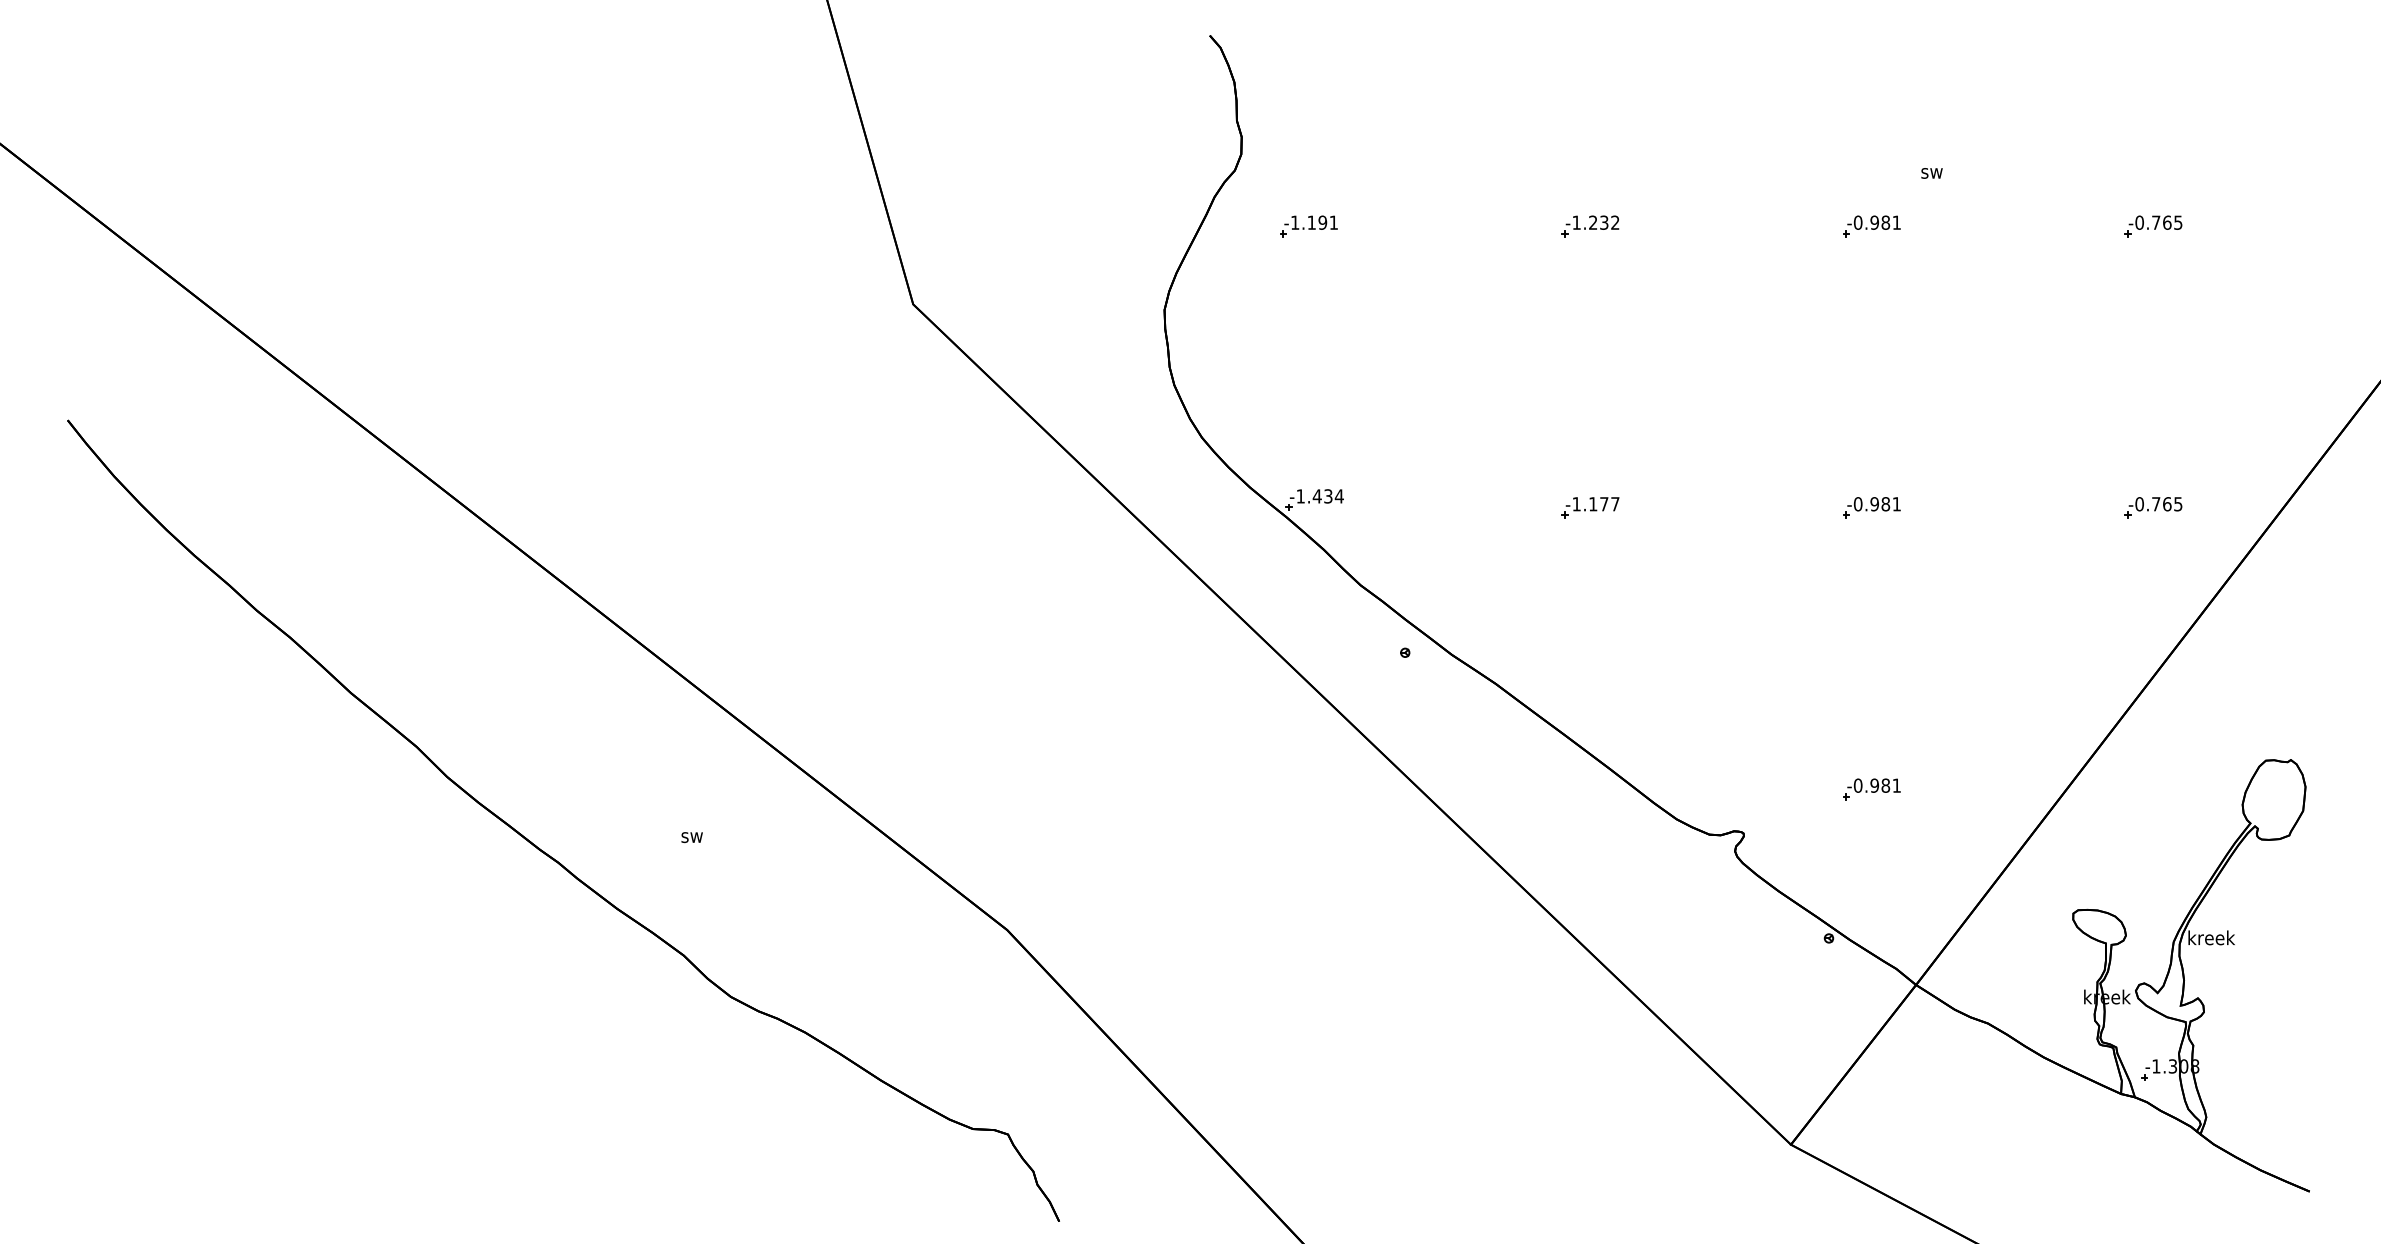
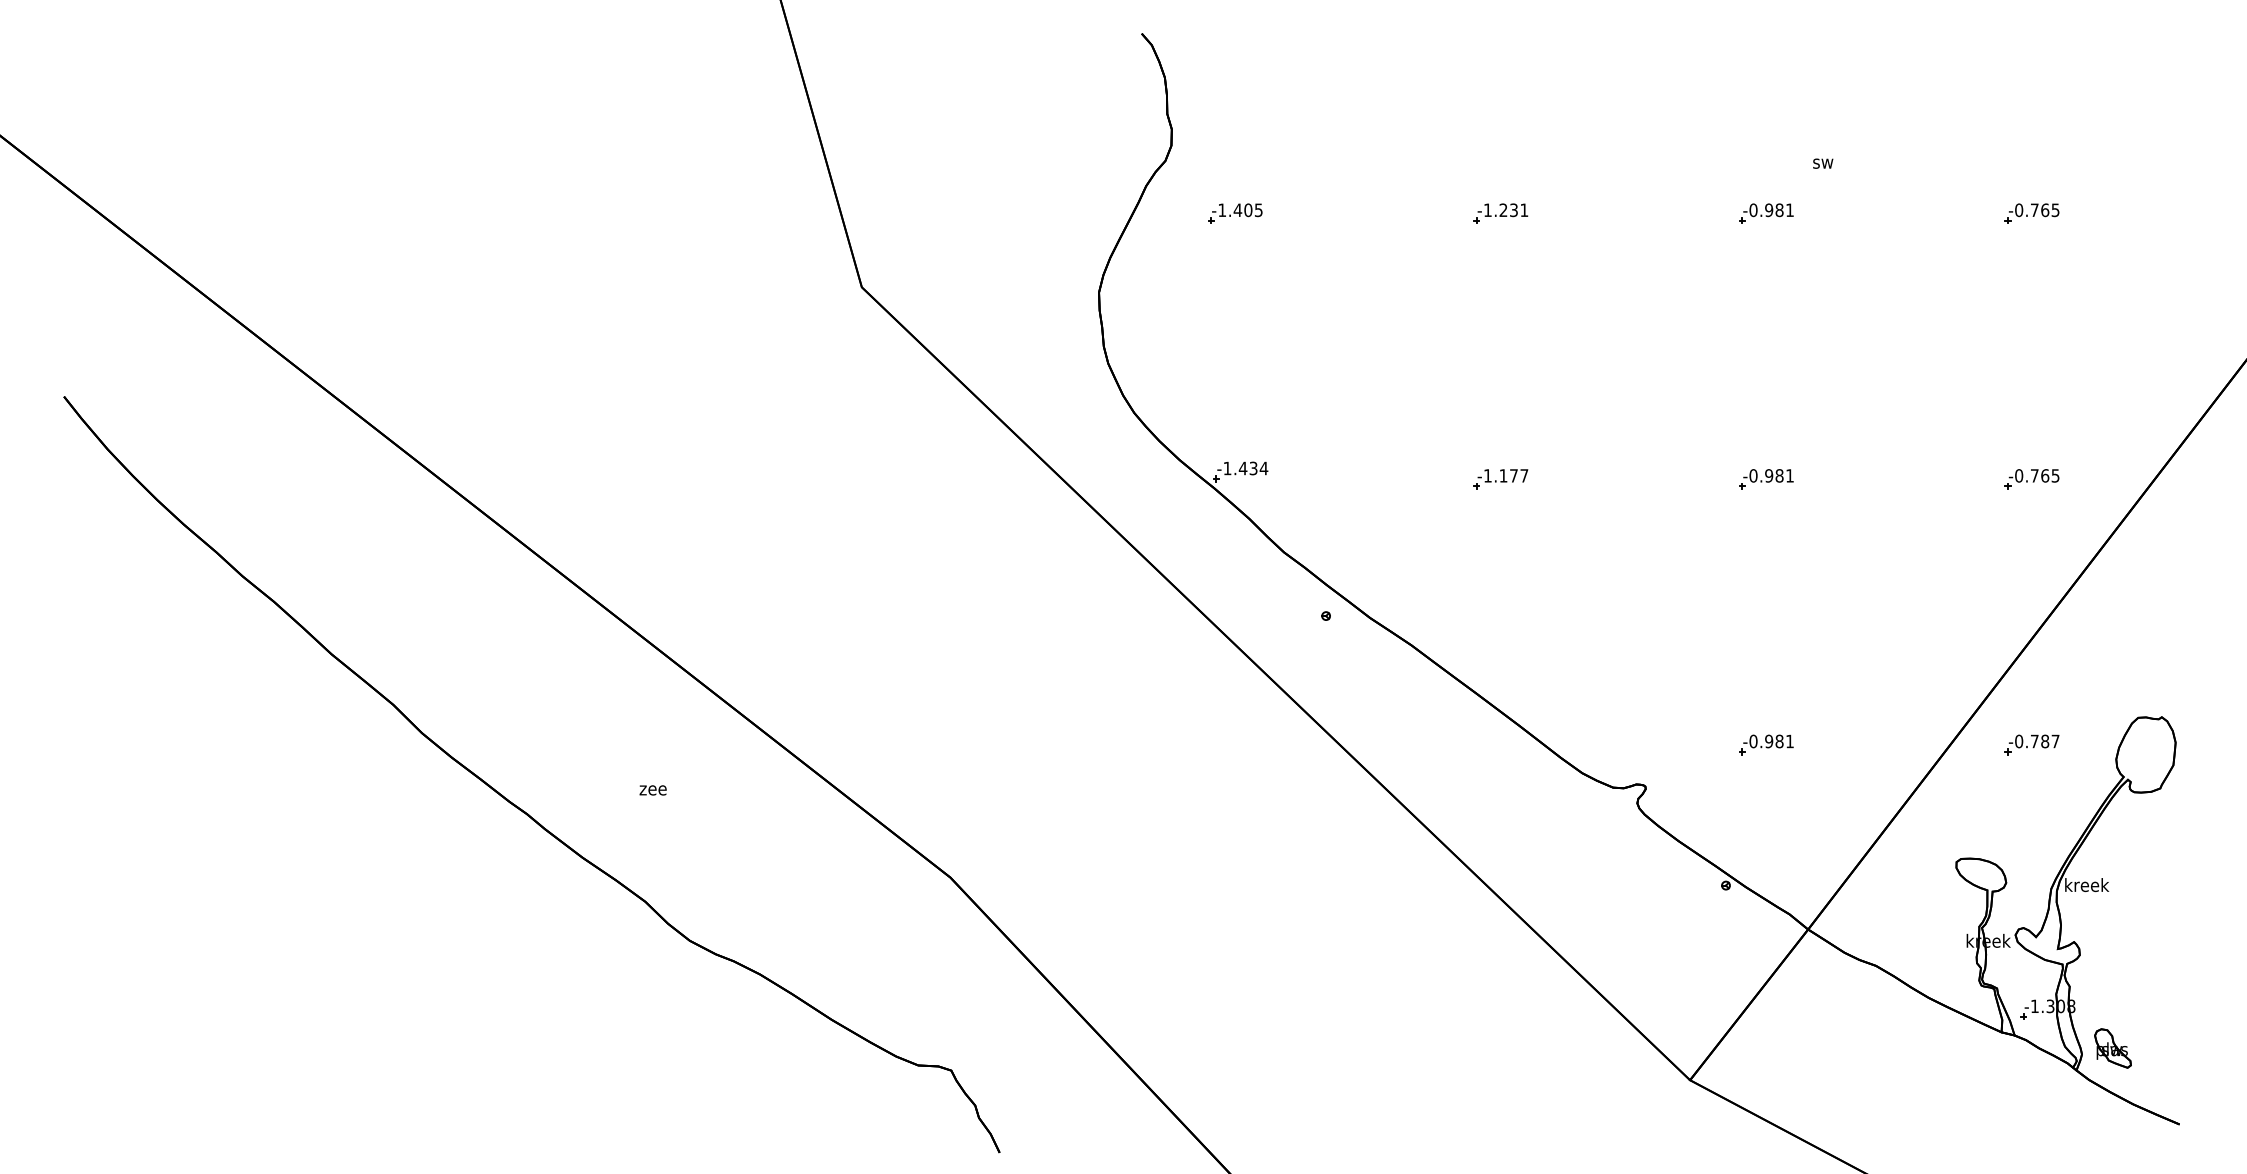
text: (1322, 222) -> (1248, 210), -1.191 -> -1.405
text: (1615, 222) -> (1524, 210), -1.232 -> -1.231
part: (2153, 789) -> (2032, 745), added
text: (691, 837) -> (652, 790), sw -> zee
part: (2239, 1110) -> (2113, 1047), added

